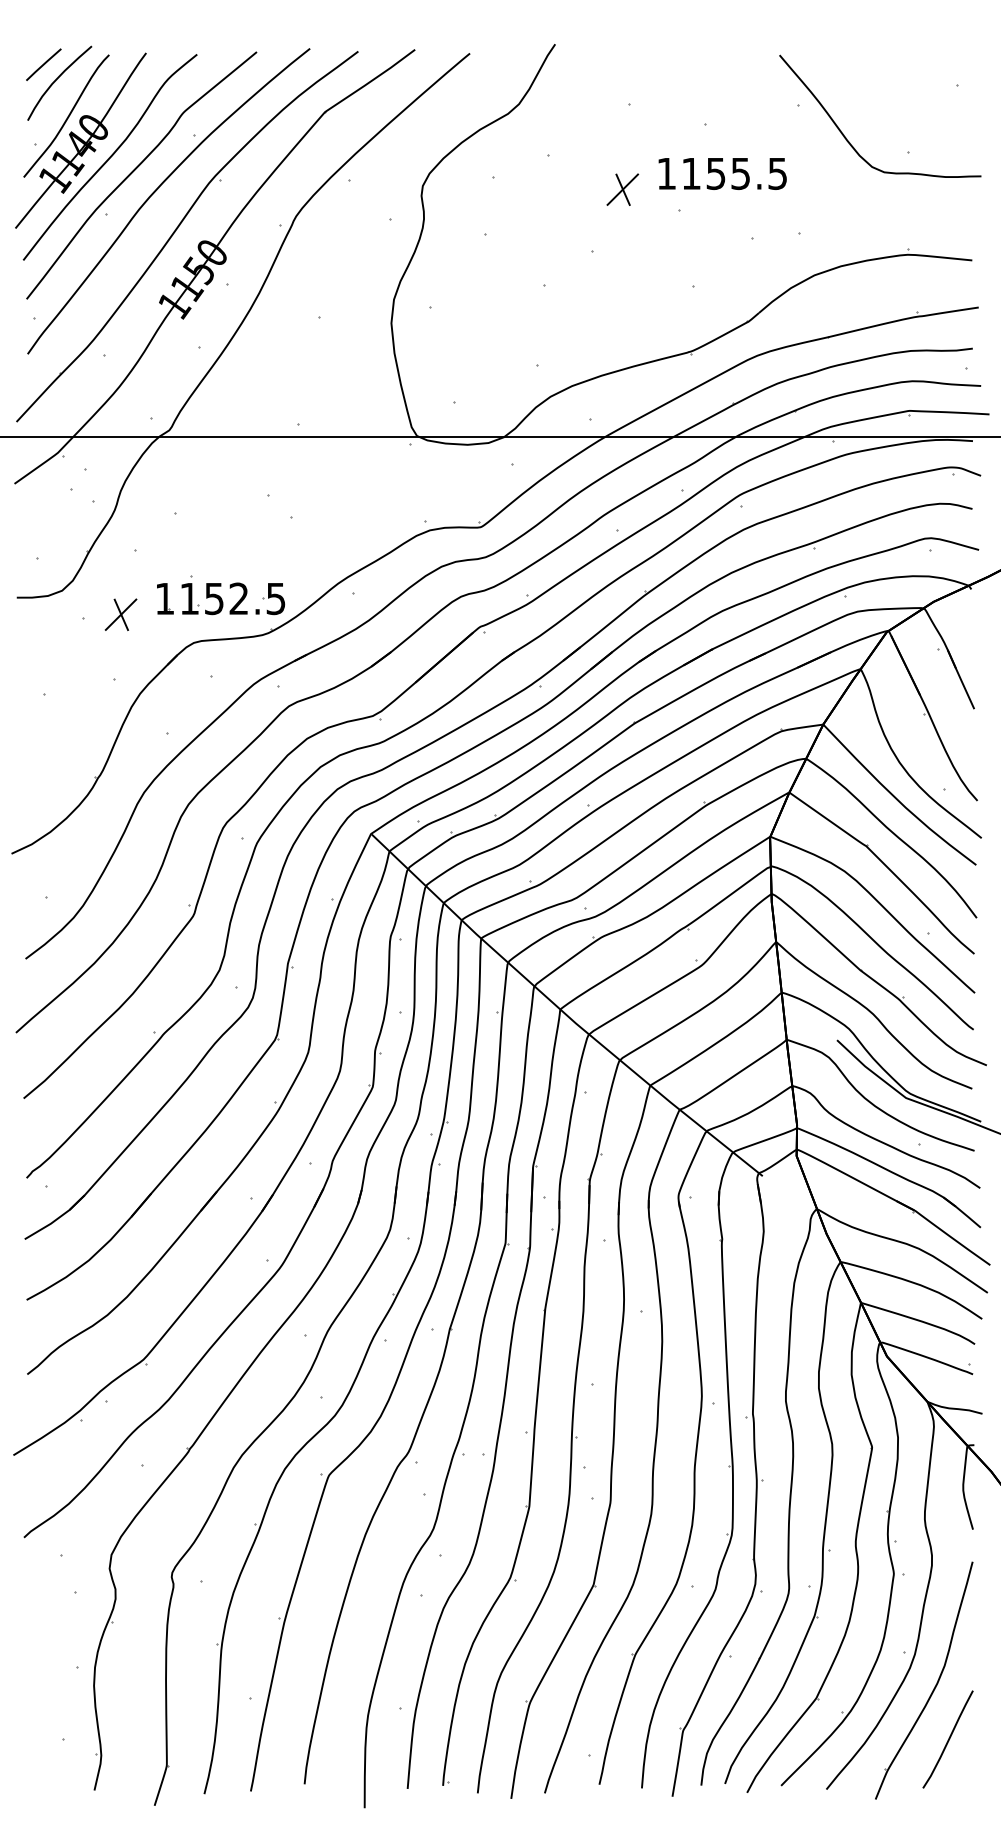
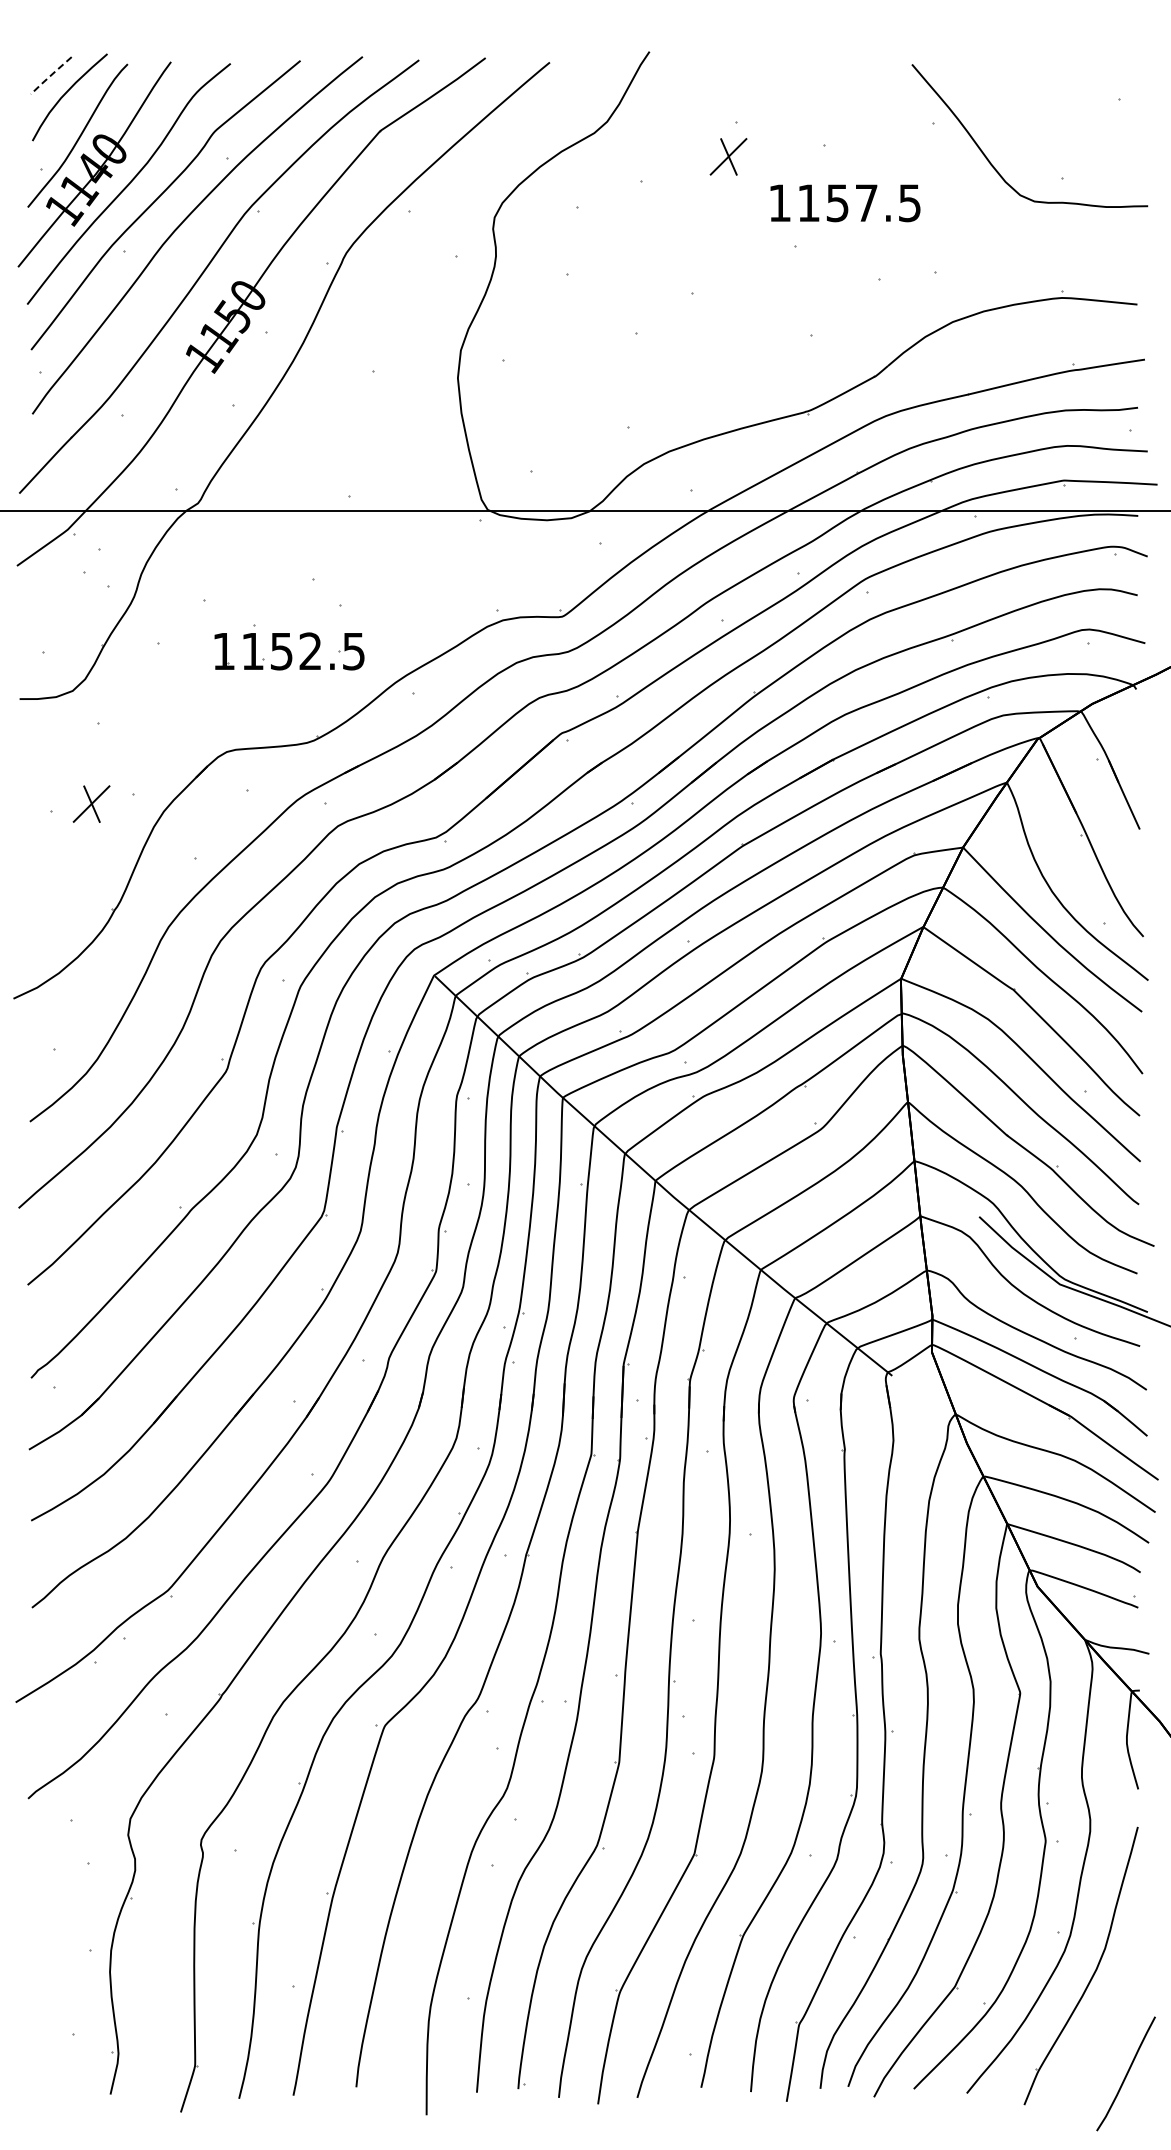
line: (43, 64) -> (50, 75), solid -> dashed
text: (740, 174) -> (866, 203), 1155.5 -> 1157.5
part: (622, 189) -> (728, 156), moved
part: (220, 595) -> (289, 647), moved
part: (120, 614) -> (91, 803), moved
curve: (948, 1739) -> (1126, 2073), moved

